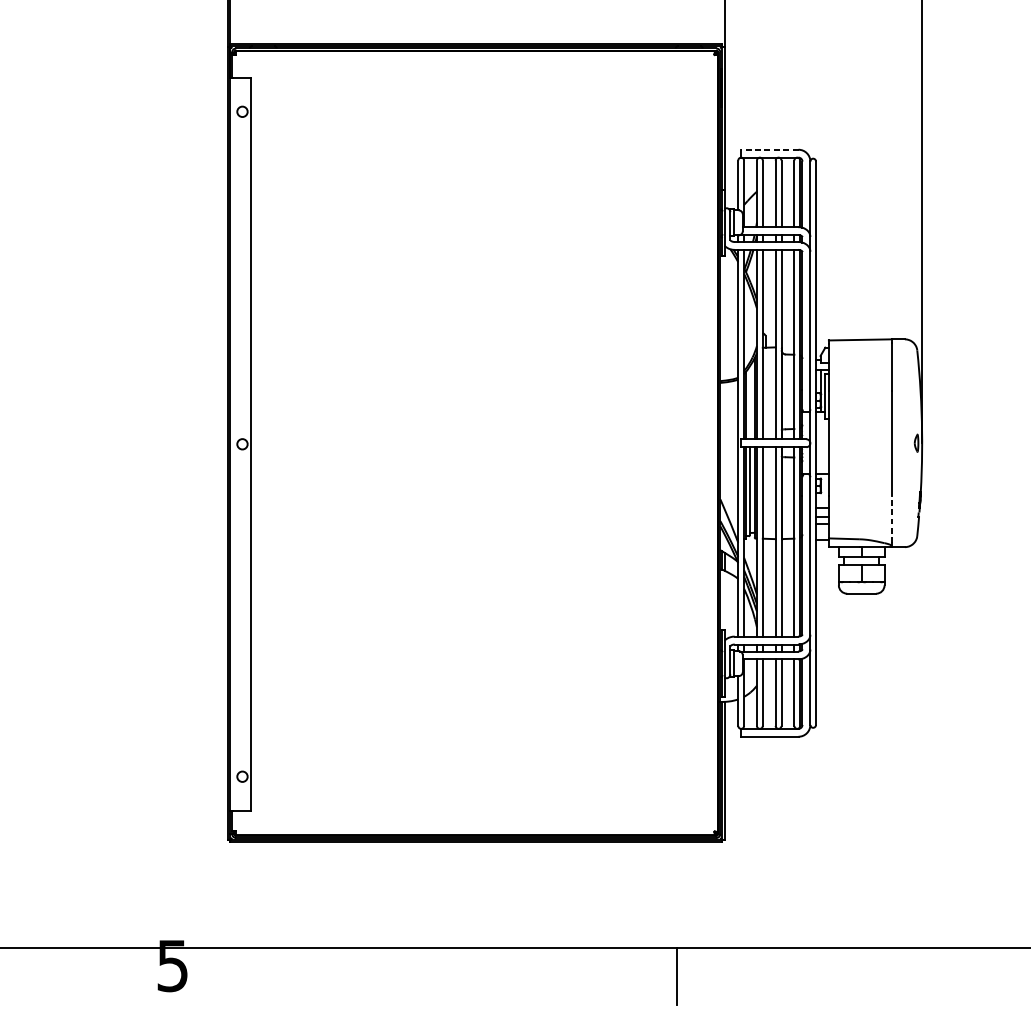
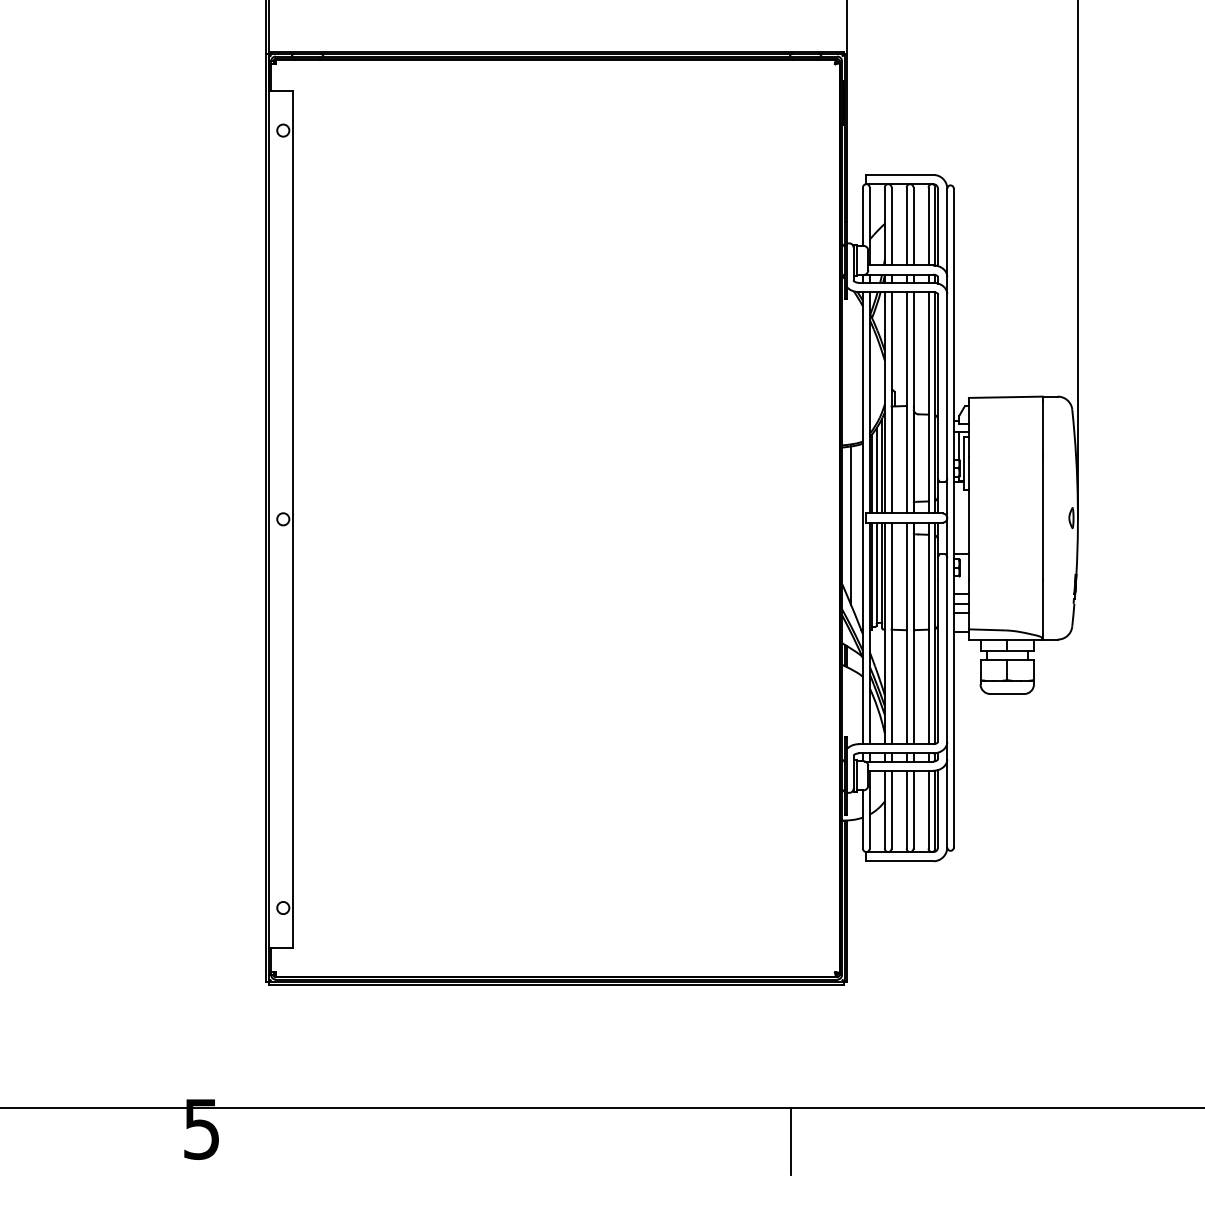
line: (769, 149) -> (899, 174), dashed -> solid
line: (749, 402) -> (876, 470), added
line: (728, 449) -> (851, 525), added
line: (891, 519) -> (1042, 607), dashed -> solid

